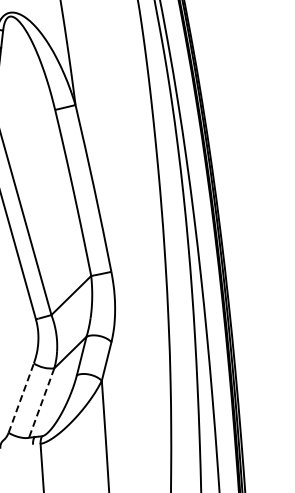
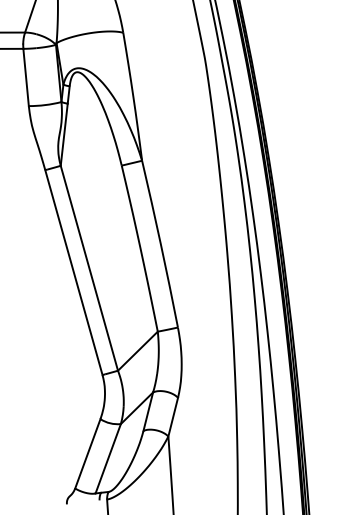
line: (20, 397) -> (87, 453), dashed -> solid
line: (41, 402) -> (108, 458), dashed -> solid

